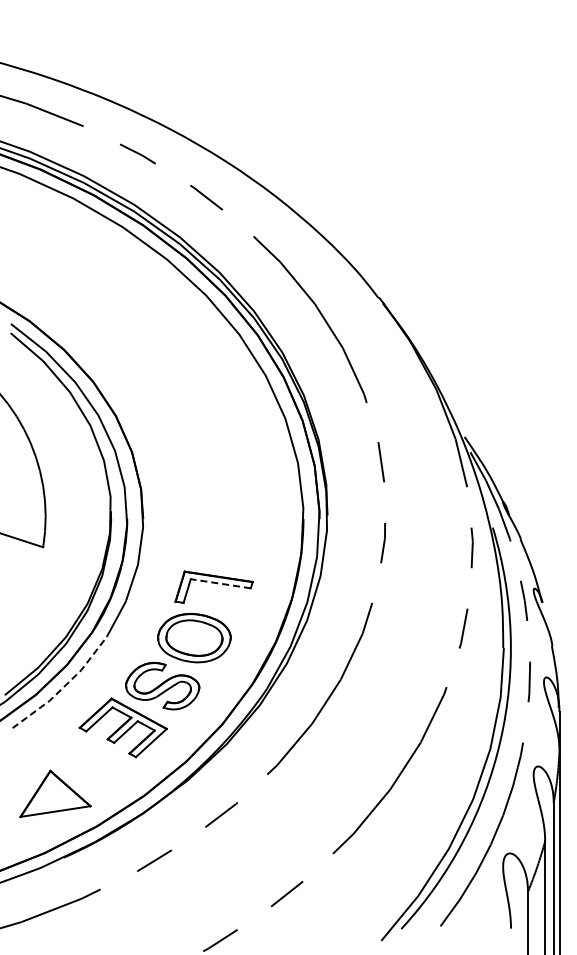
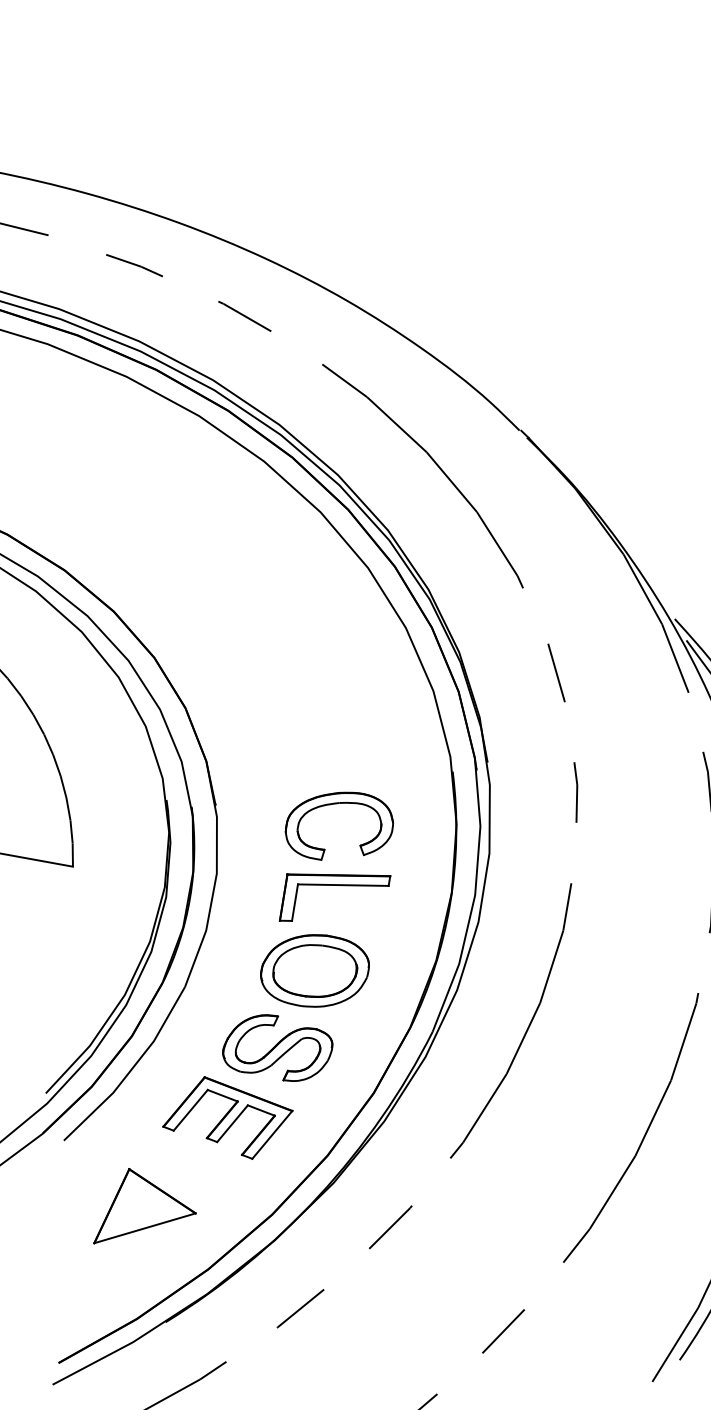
part: (228, 530) -> (343, 804), added
line: (220, 583) -> (342, 884), dashed -> solid
line: (64, 686) -> (132, 1068), dashed -> solid
part: (55, 793) -> (141, 1201), moved

